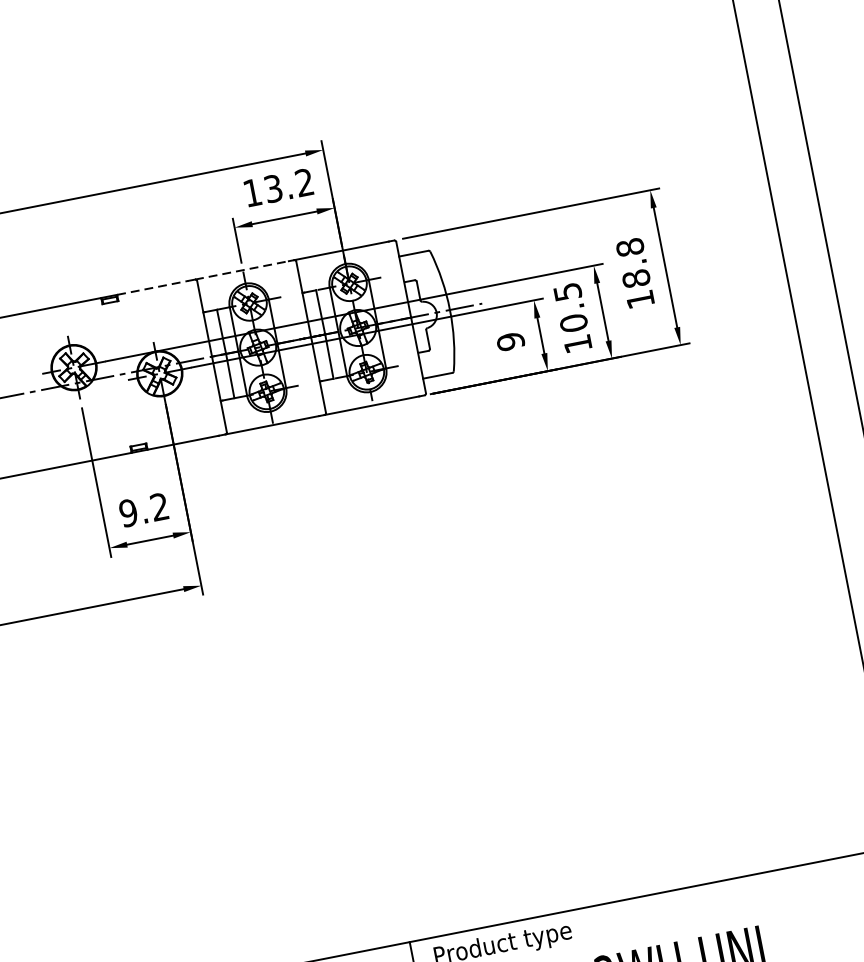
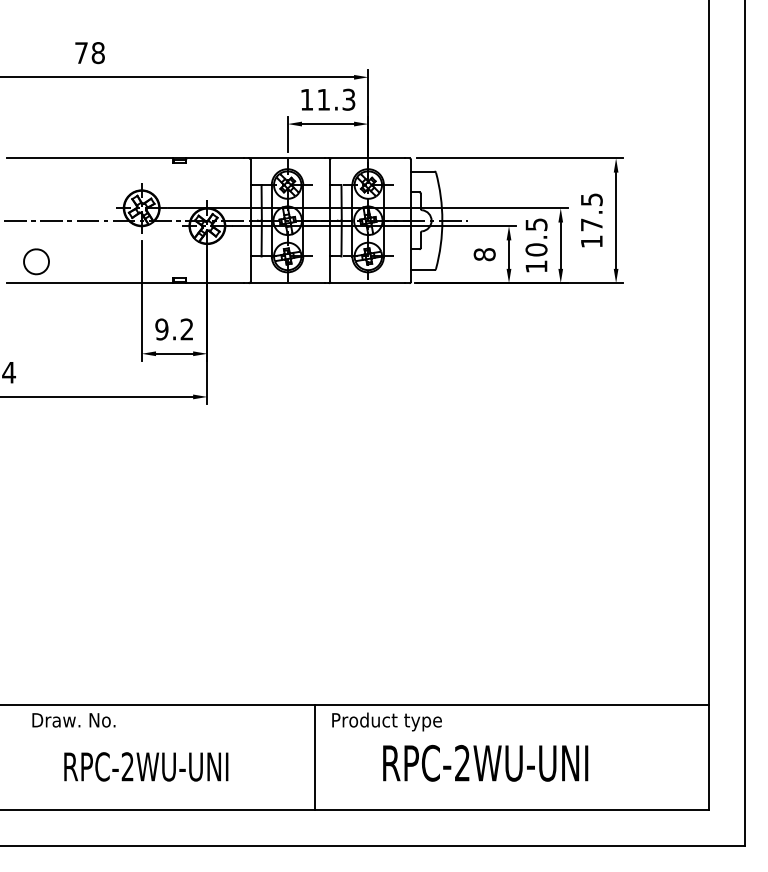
text: (289, 185) -> (336, 99), 13.2 -> 11.3
text: (632, 263) -> (591, 212), 18.8 -> 17.5
line: (241, 270) -> (286, 158), dashed -> solid
line: (153, 287) -> (215, 158), dashed -> solid
text: (510, 341) -> (484, 254), 9 -> 8

